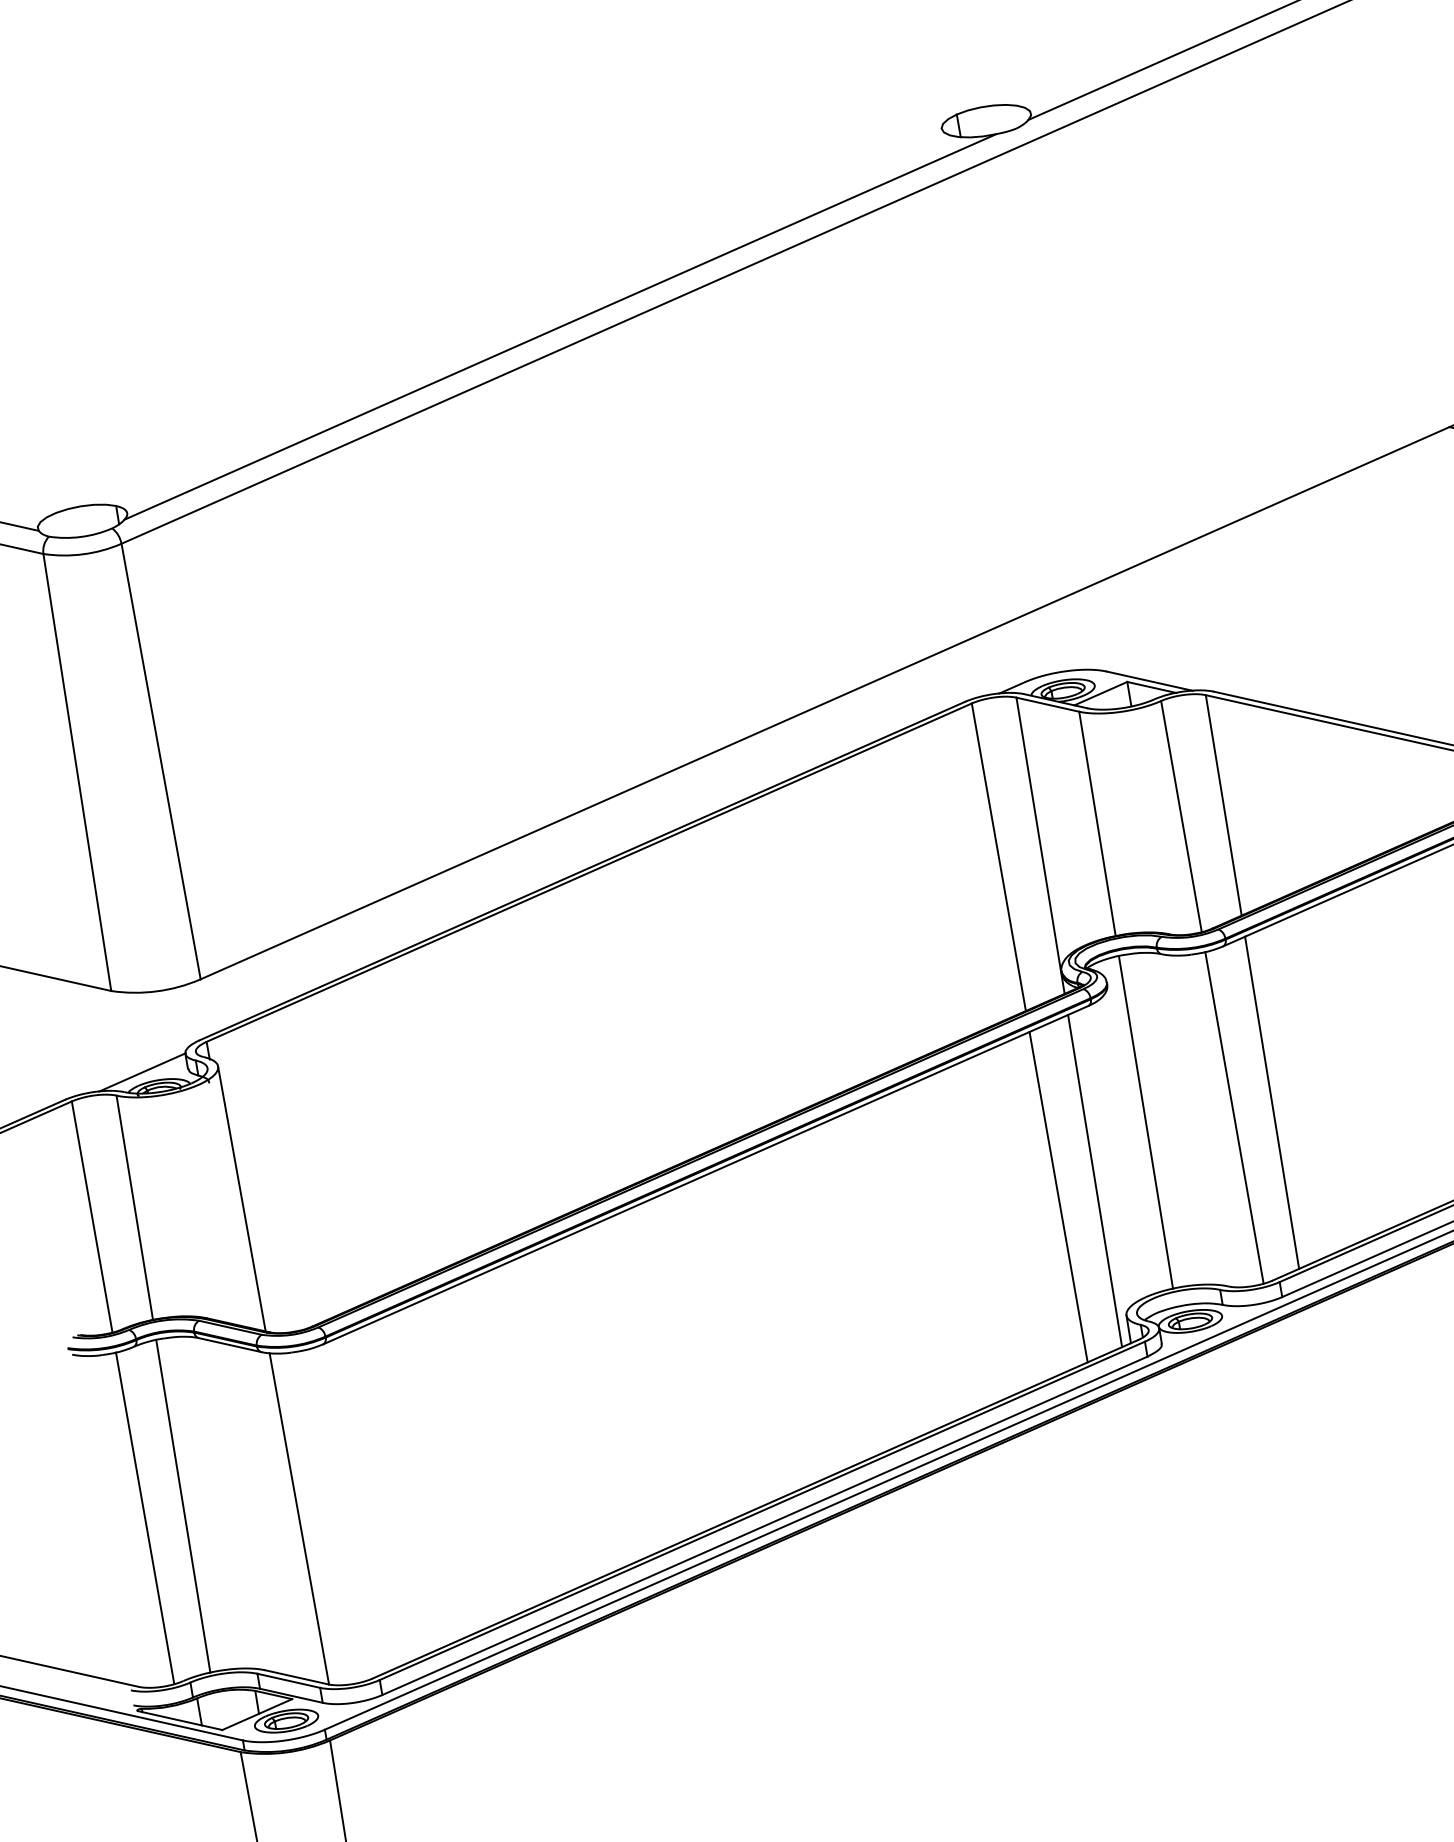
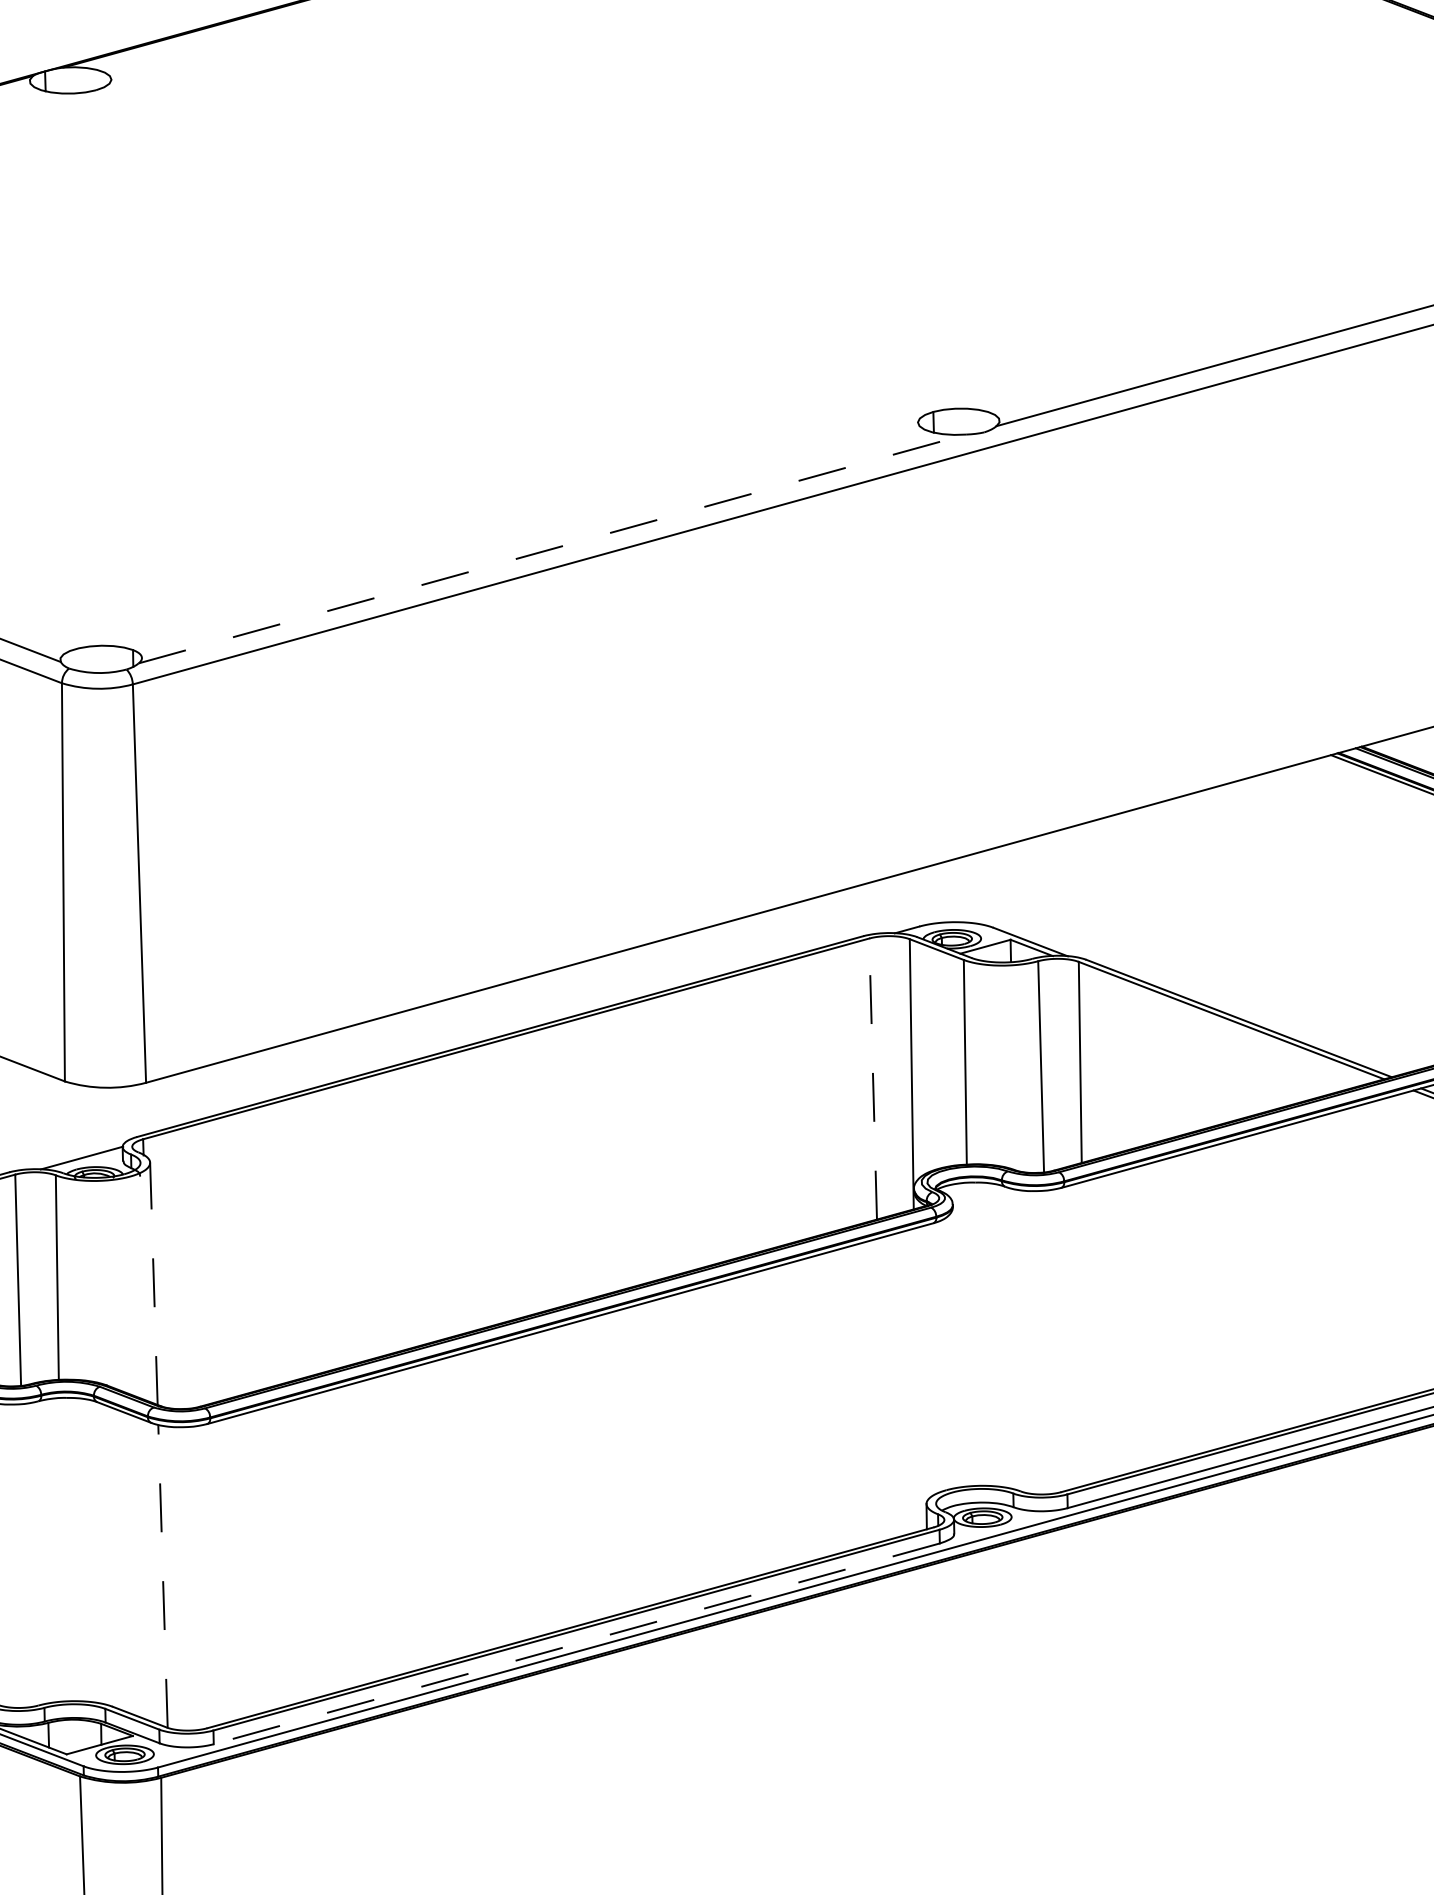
line: (560, 326) -> (552, 548), solid -> dashed
line: (999, 857) -> (873, 1079), solid -> dashed
line: (1271, 1102) -> (1083, 1333), removed
line: (1234, 1117) -> (1048, 1341), removed
line: (1146, 1122) -> (969, 1334), removed
line: (1095, 1180) -> (916, 1379), removed
line: (1058, 1196) -> (881, 1389), removed
line: (241, 1198) -> (153, 1283), solid -> dashed
line: (183, 1505) -> (61, 1549), removed
line: (144, 1518) -> (25, 1555), removed
line: (299, 1518) -> (163, 1576), solid -> dashed
line: (764, 1525) -> (576, 1643), solid -> dashed

